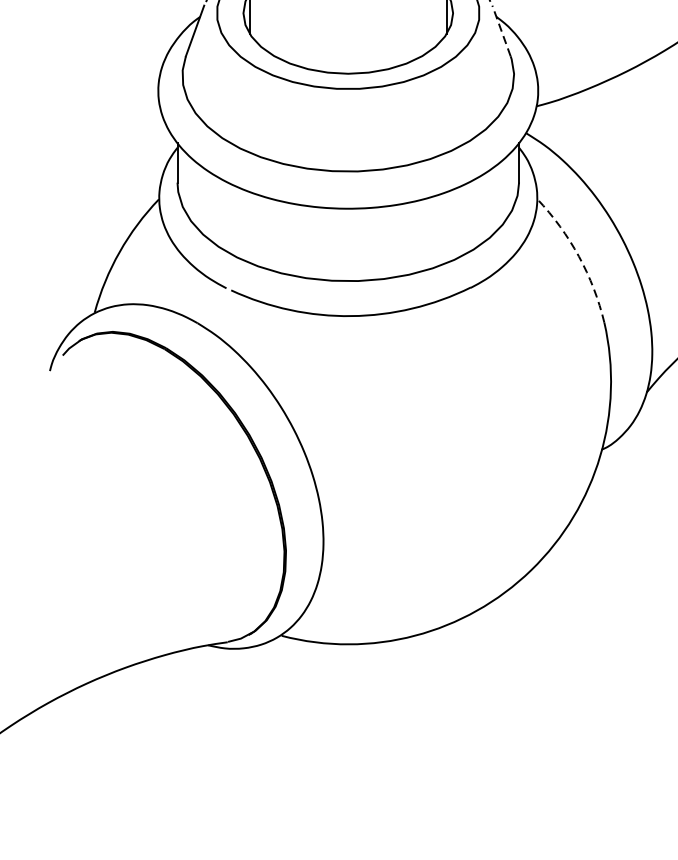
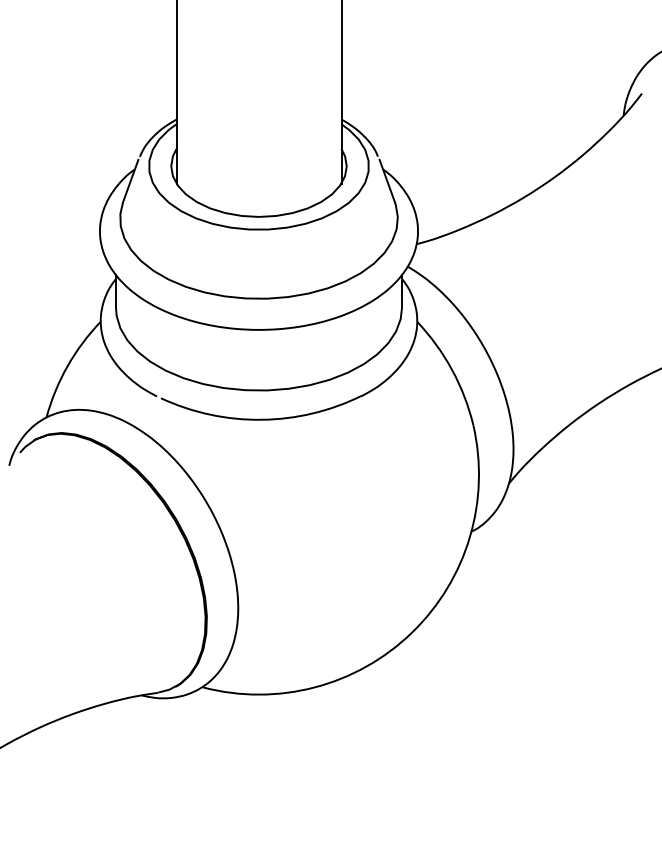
line: (501, 31) -> (387, 181), dashed -> solid
arc: (579, 256) -> (452, 369), dashed -> solid

